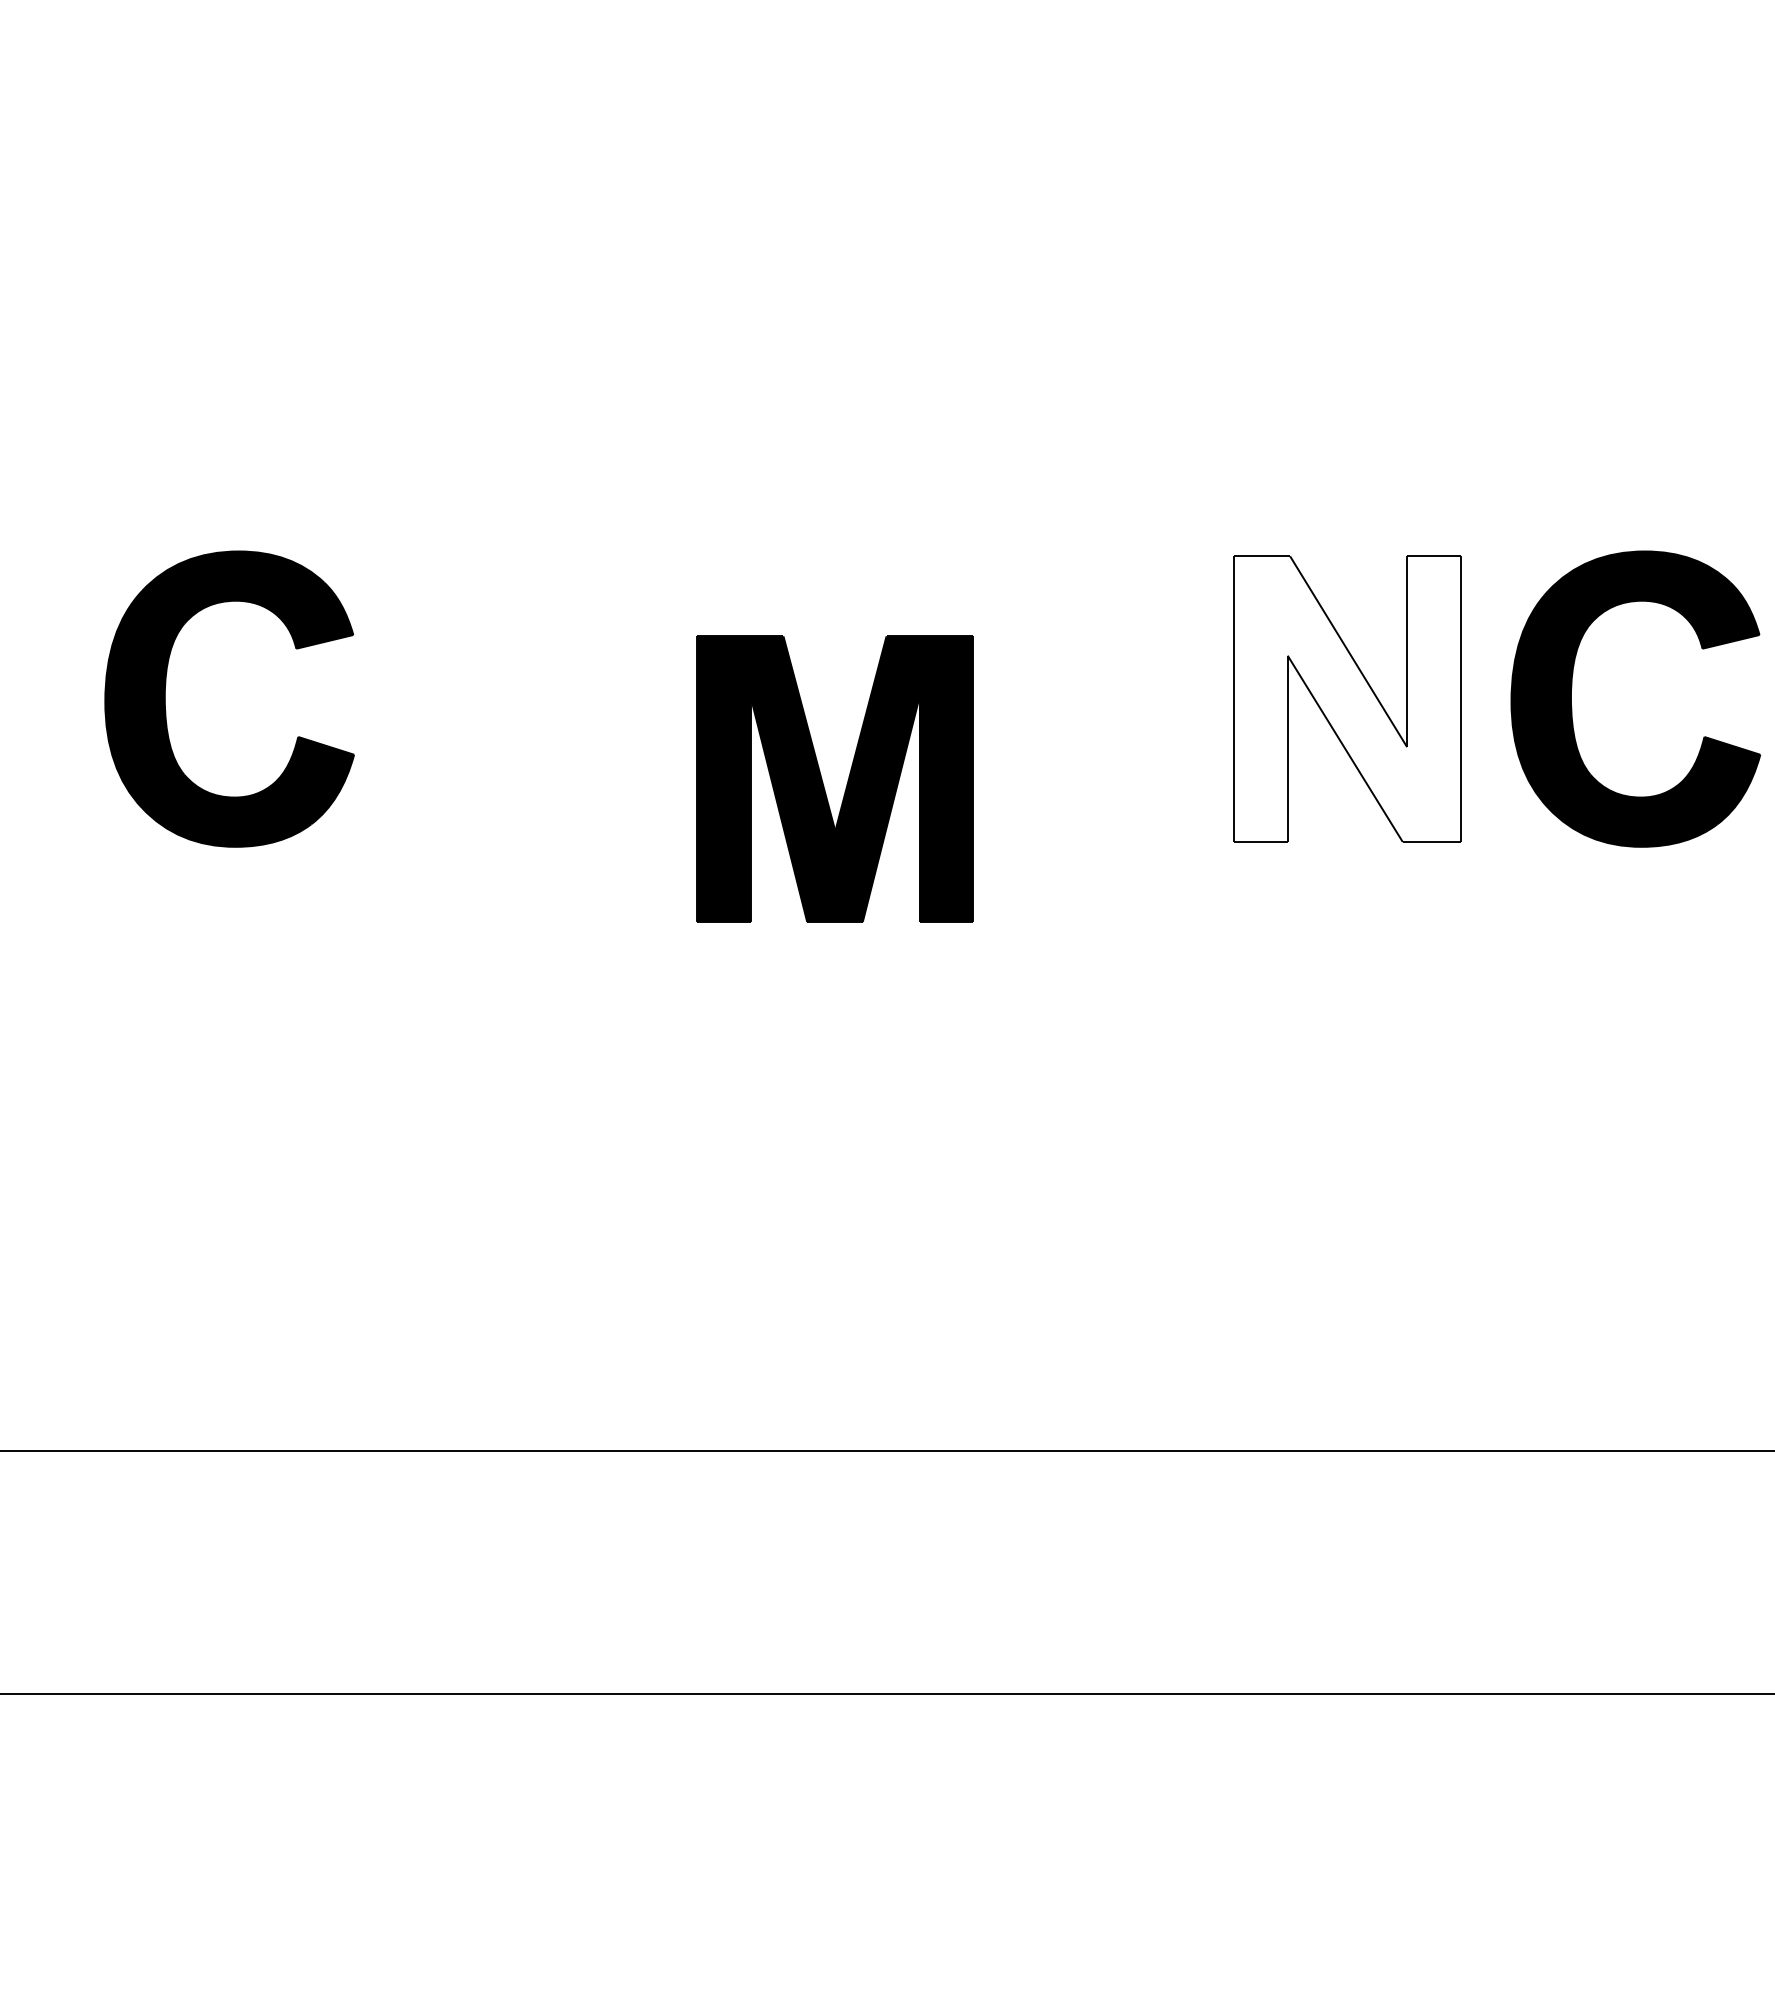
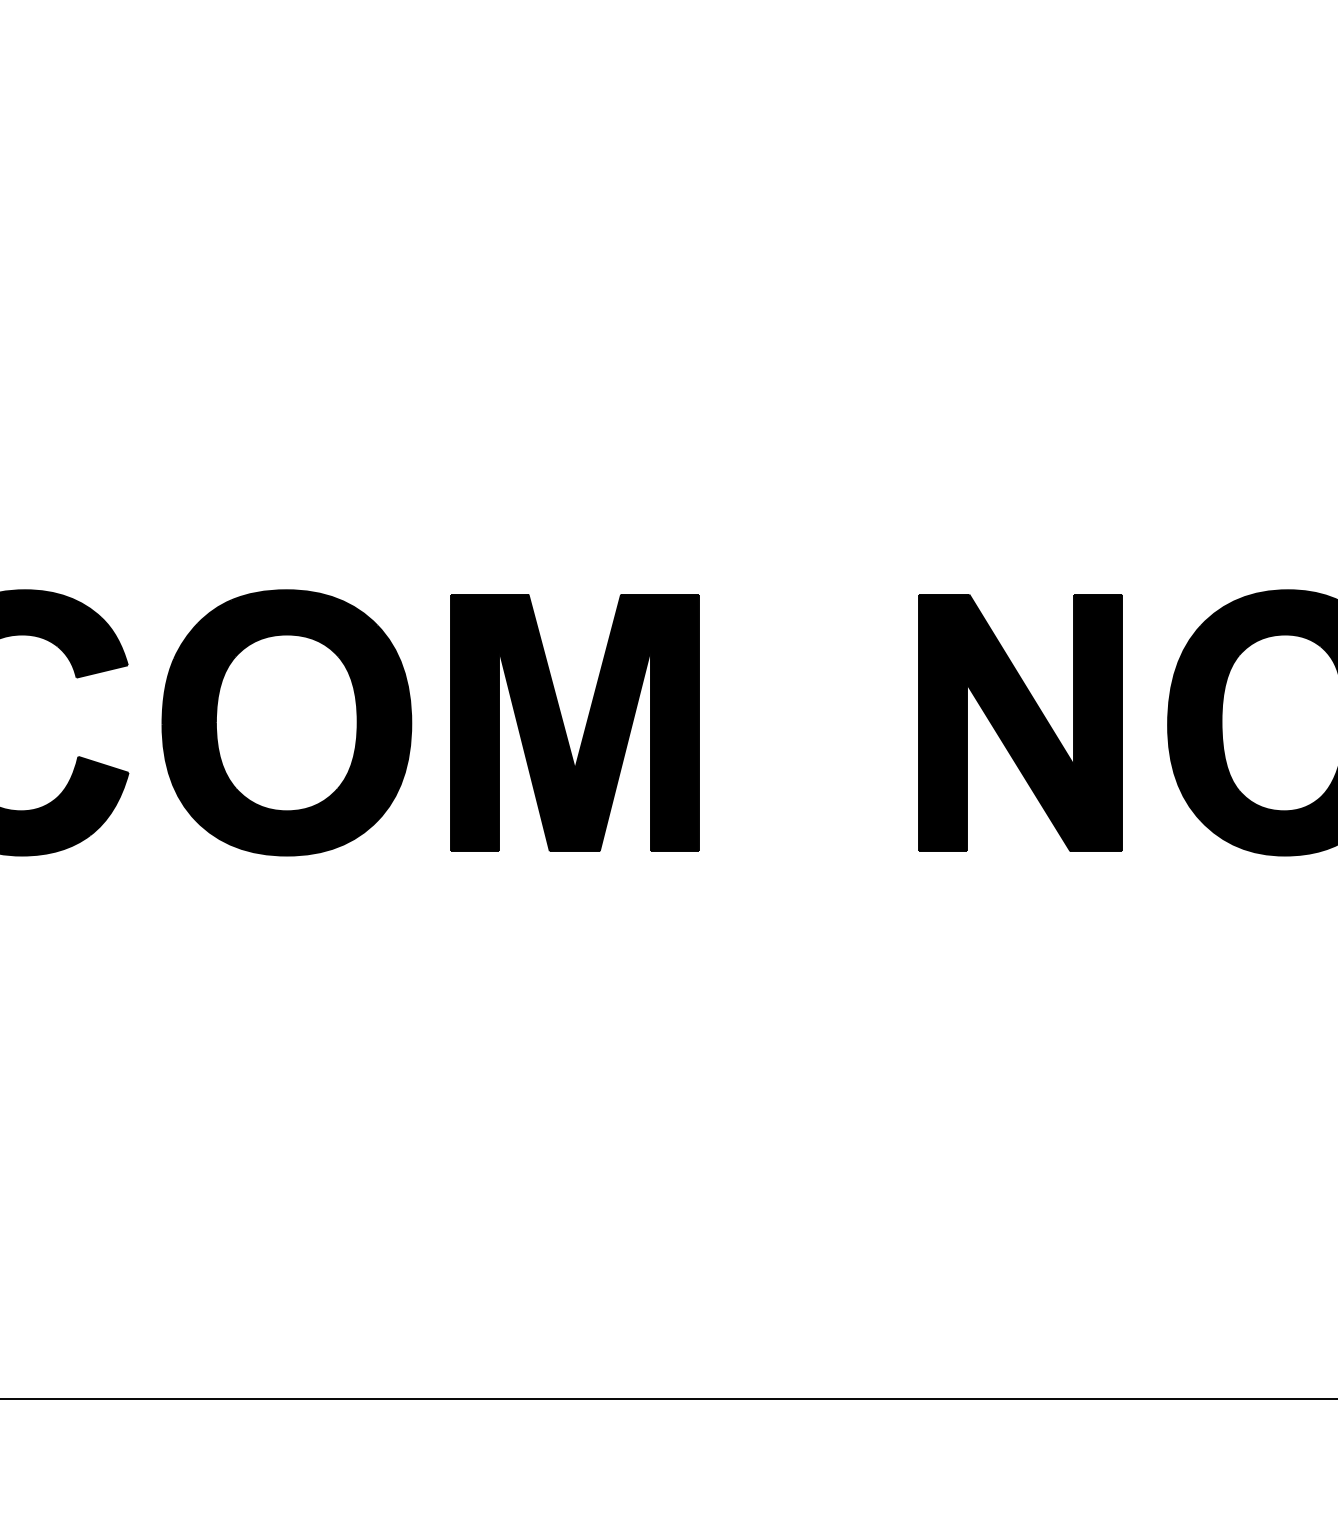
part: (530, 698) -> (286, 722), added
fill: (1347, 699) -> (1020, 723), added
part: (823, 782) -> (564, 725), moved

